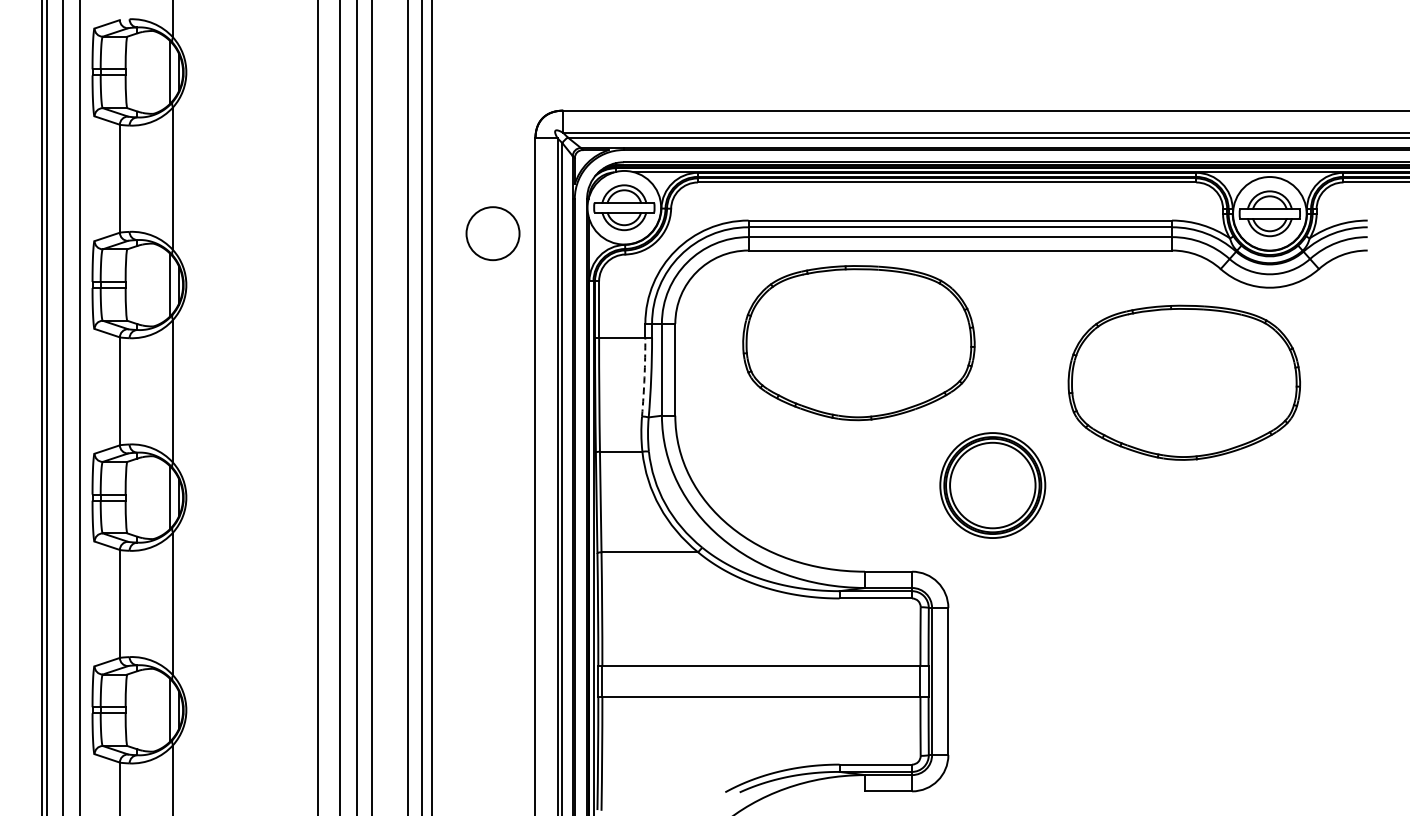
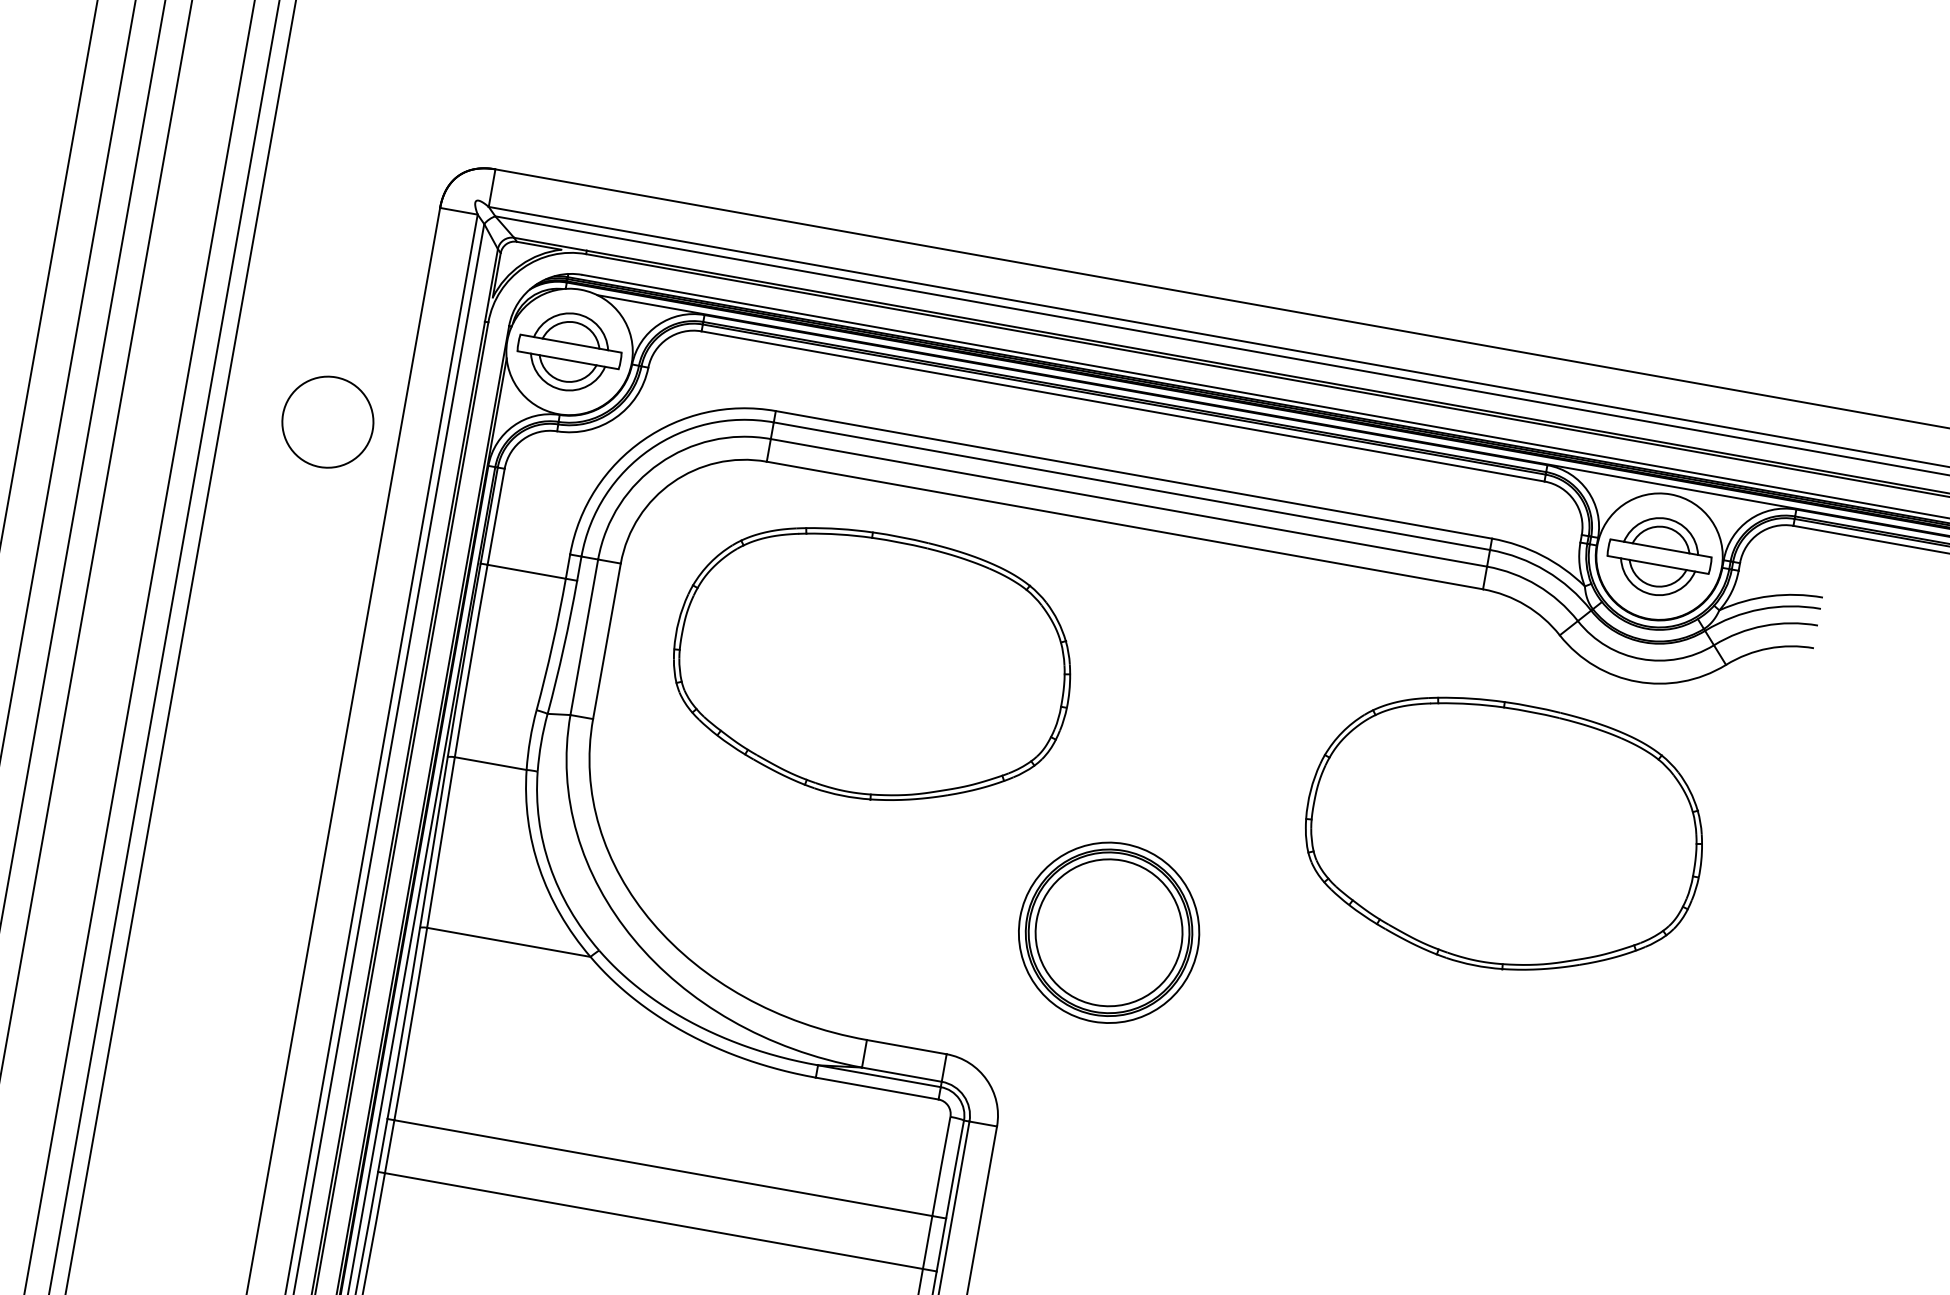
circle: (492, 233) -> (327, 421), moved
part: (858, 343) -> (871, 667), moved
arc: (644, 377) -> (552, 645), dashed -> solid
part: (1184, 382) -> (1504, 835), moved

